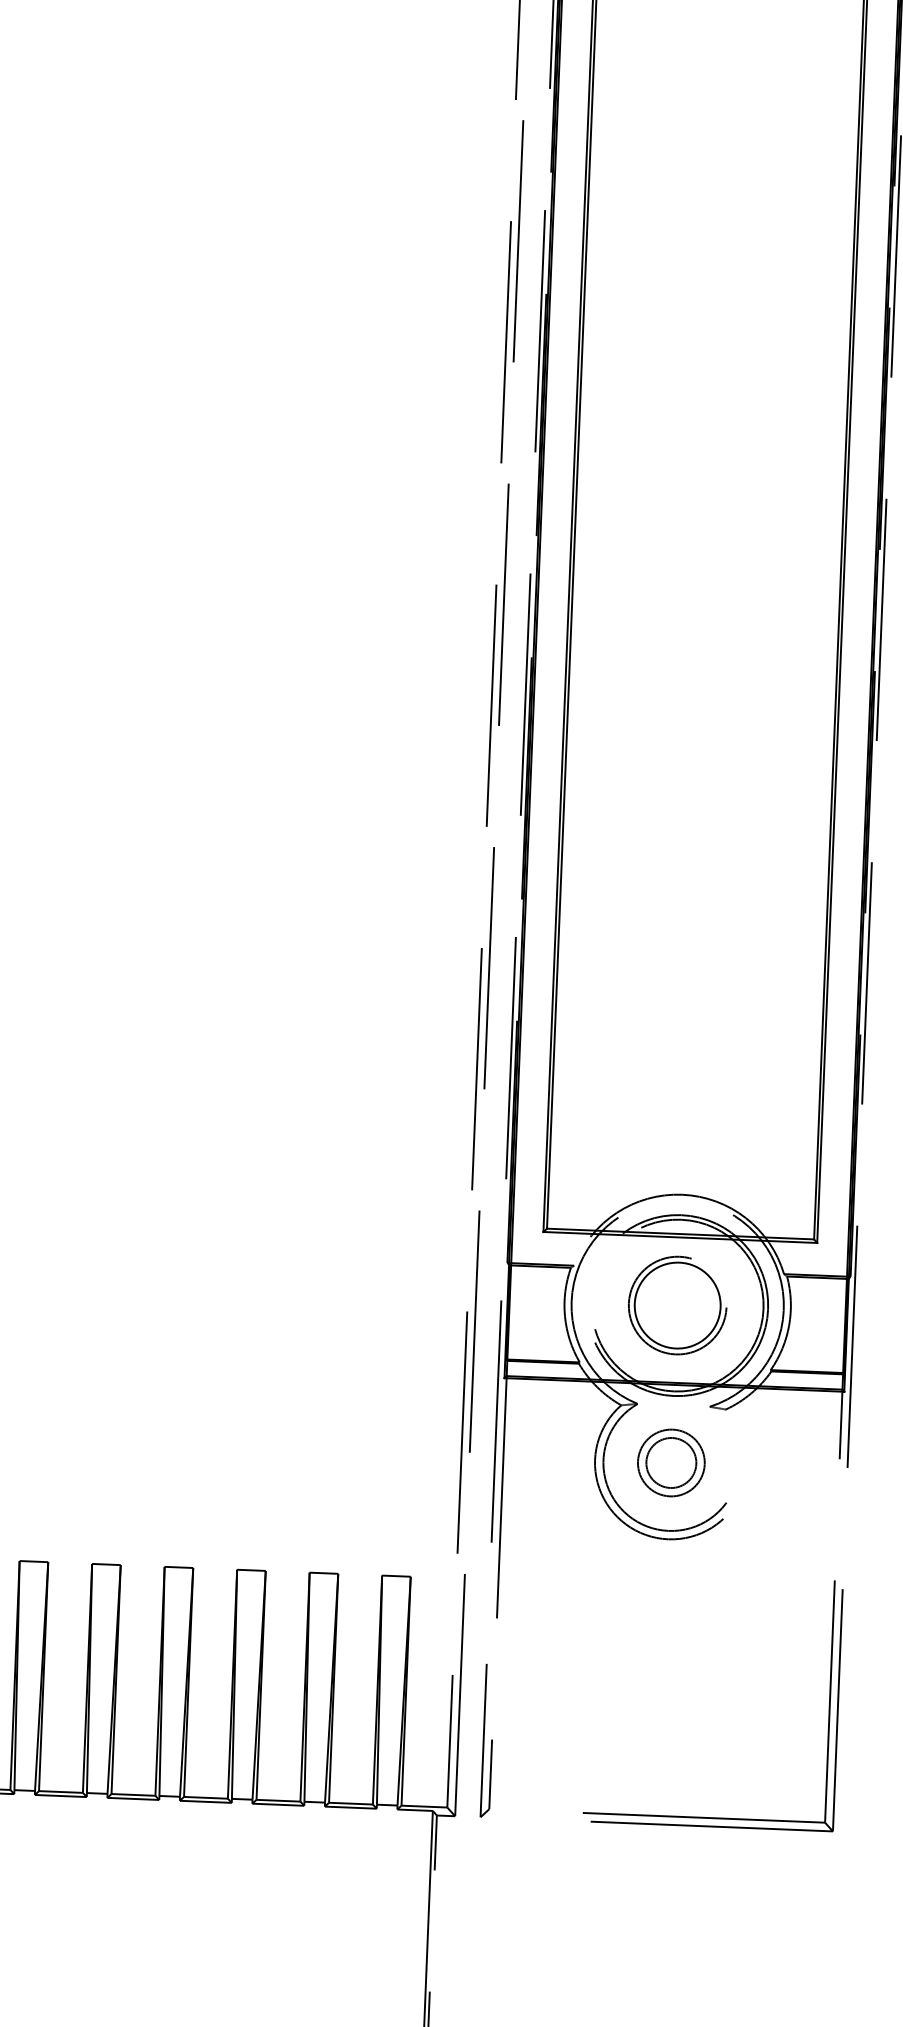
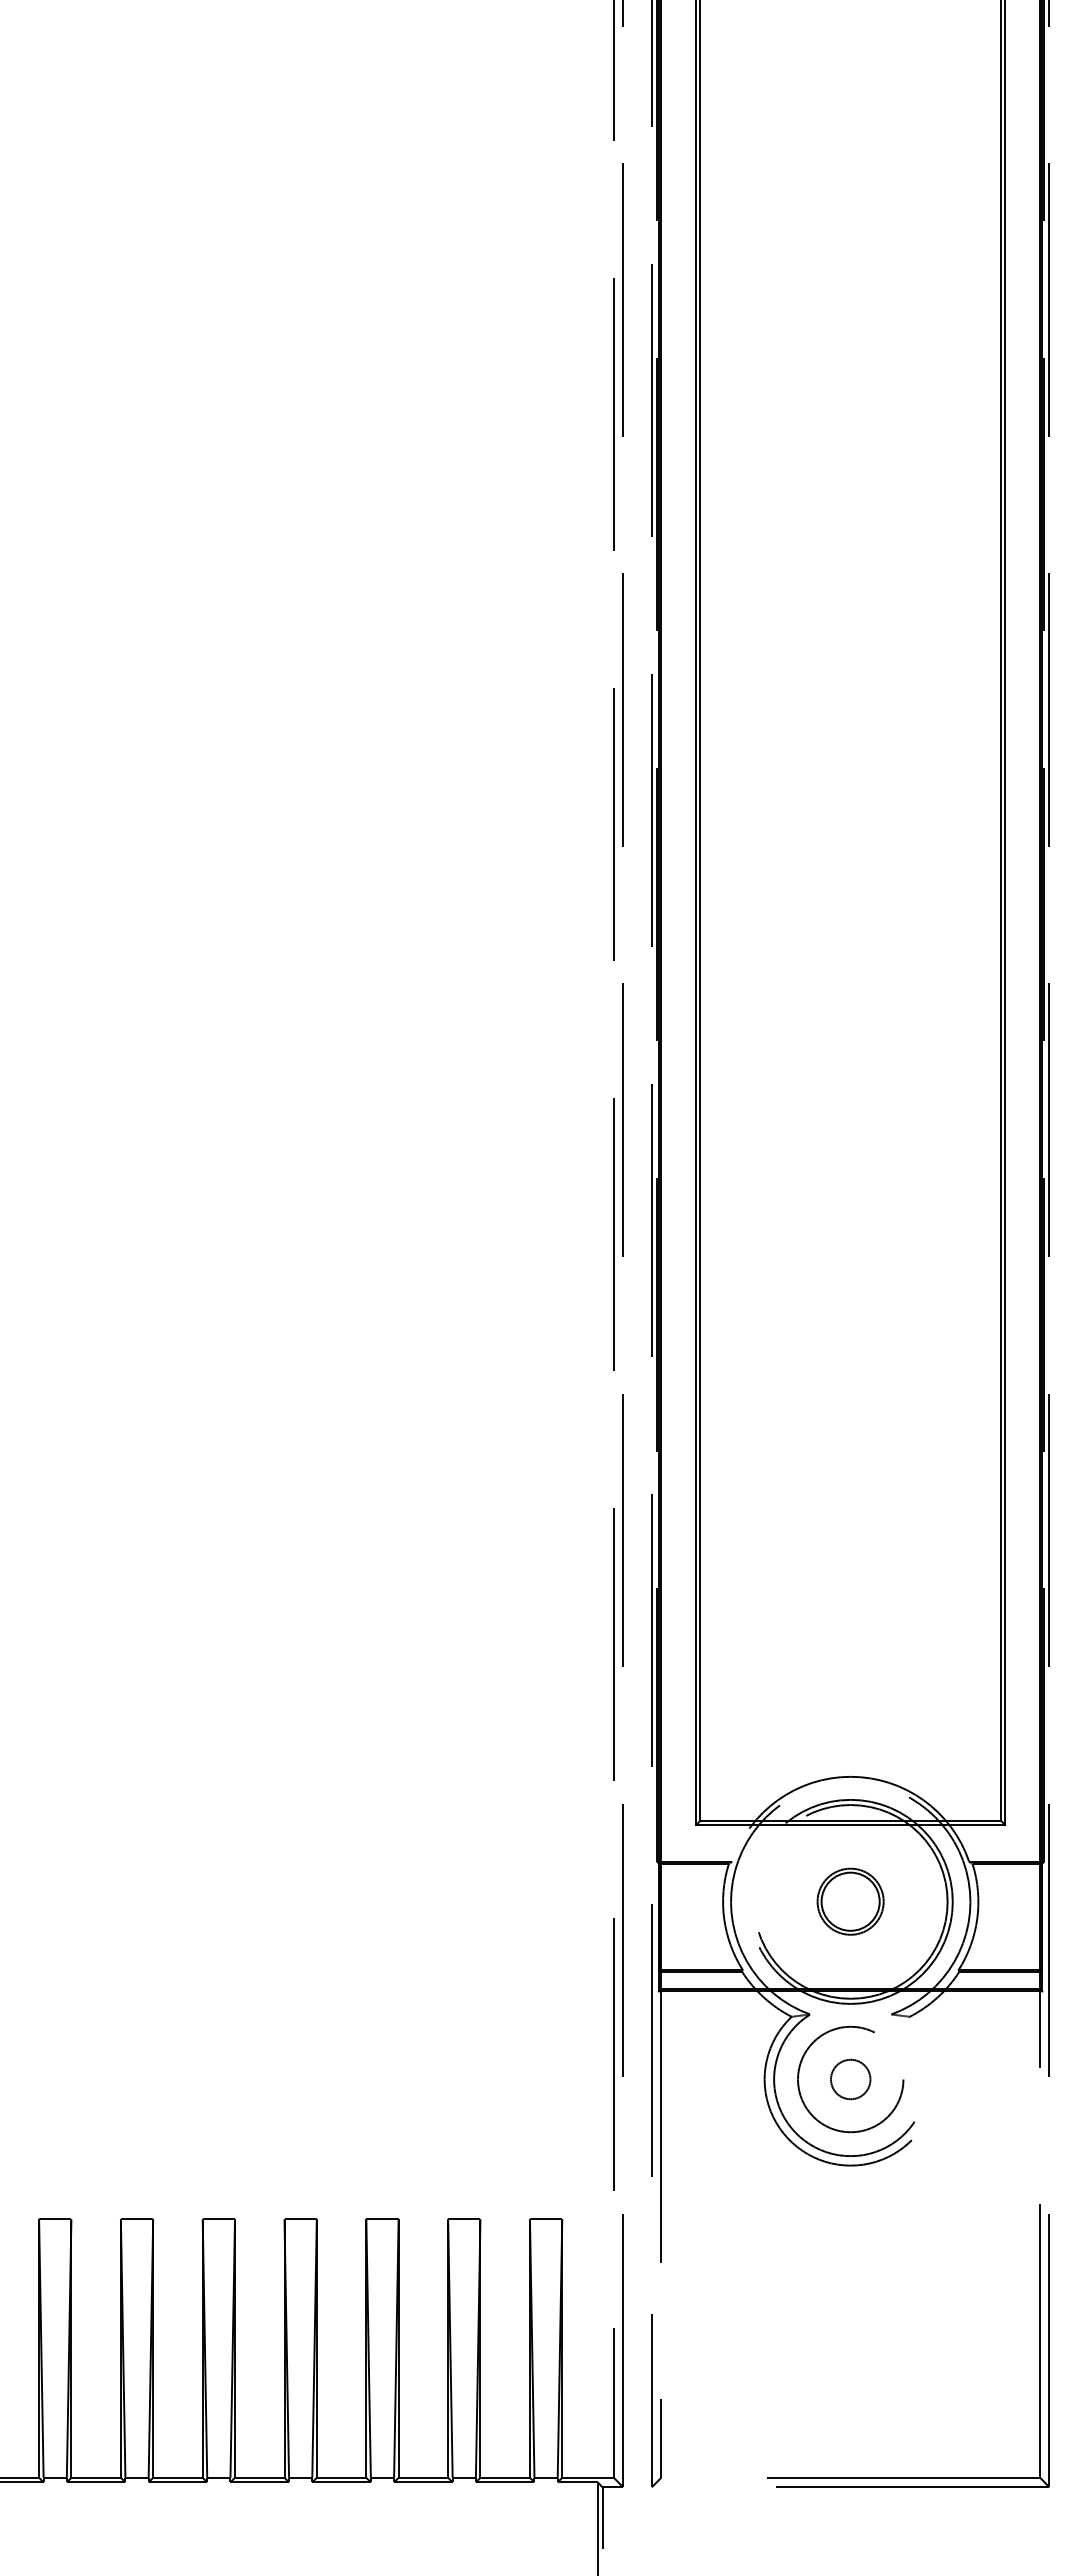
part: (677, 1305) -> (850, 1901), size x0.6
circle: (671, 1462) -> (850, 2079), size x0.7
circle: (671, 1462) -> (850, 2079), size x1.4

